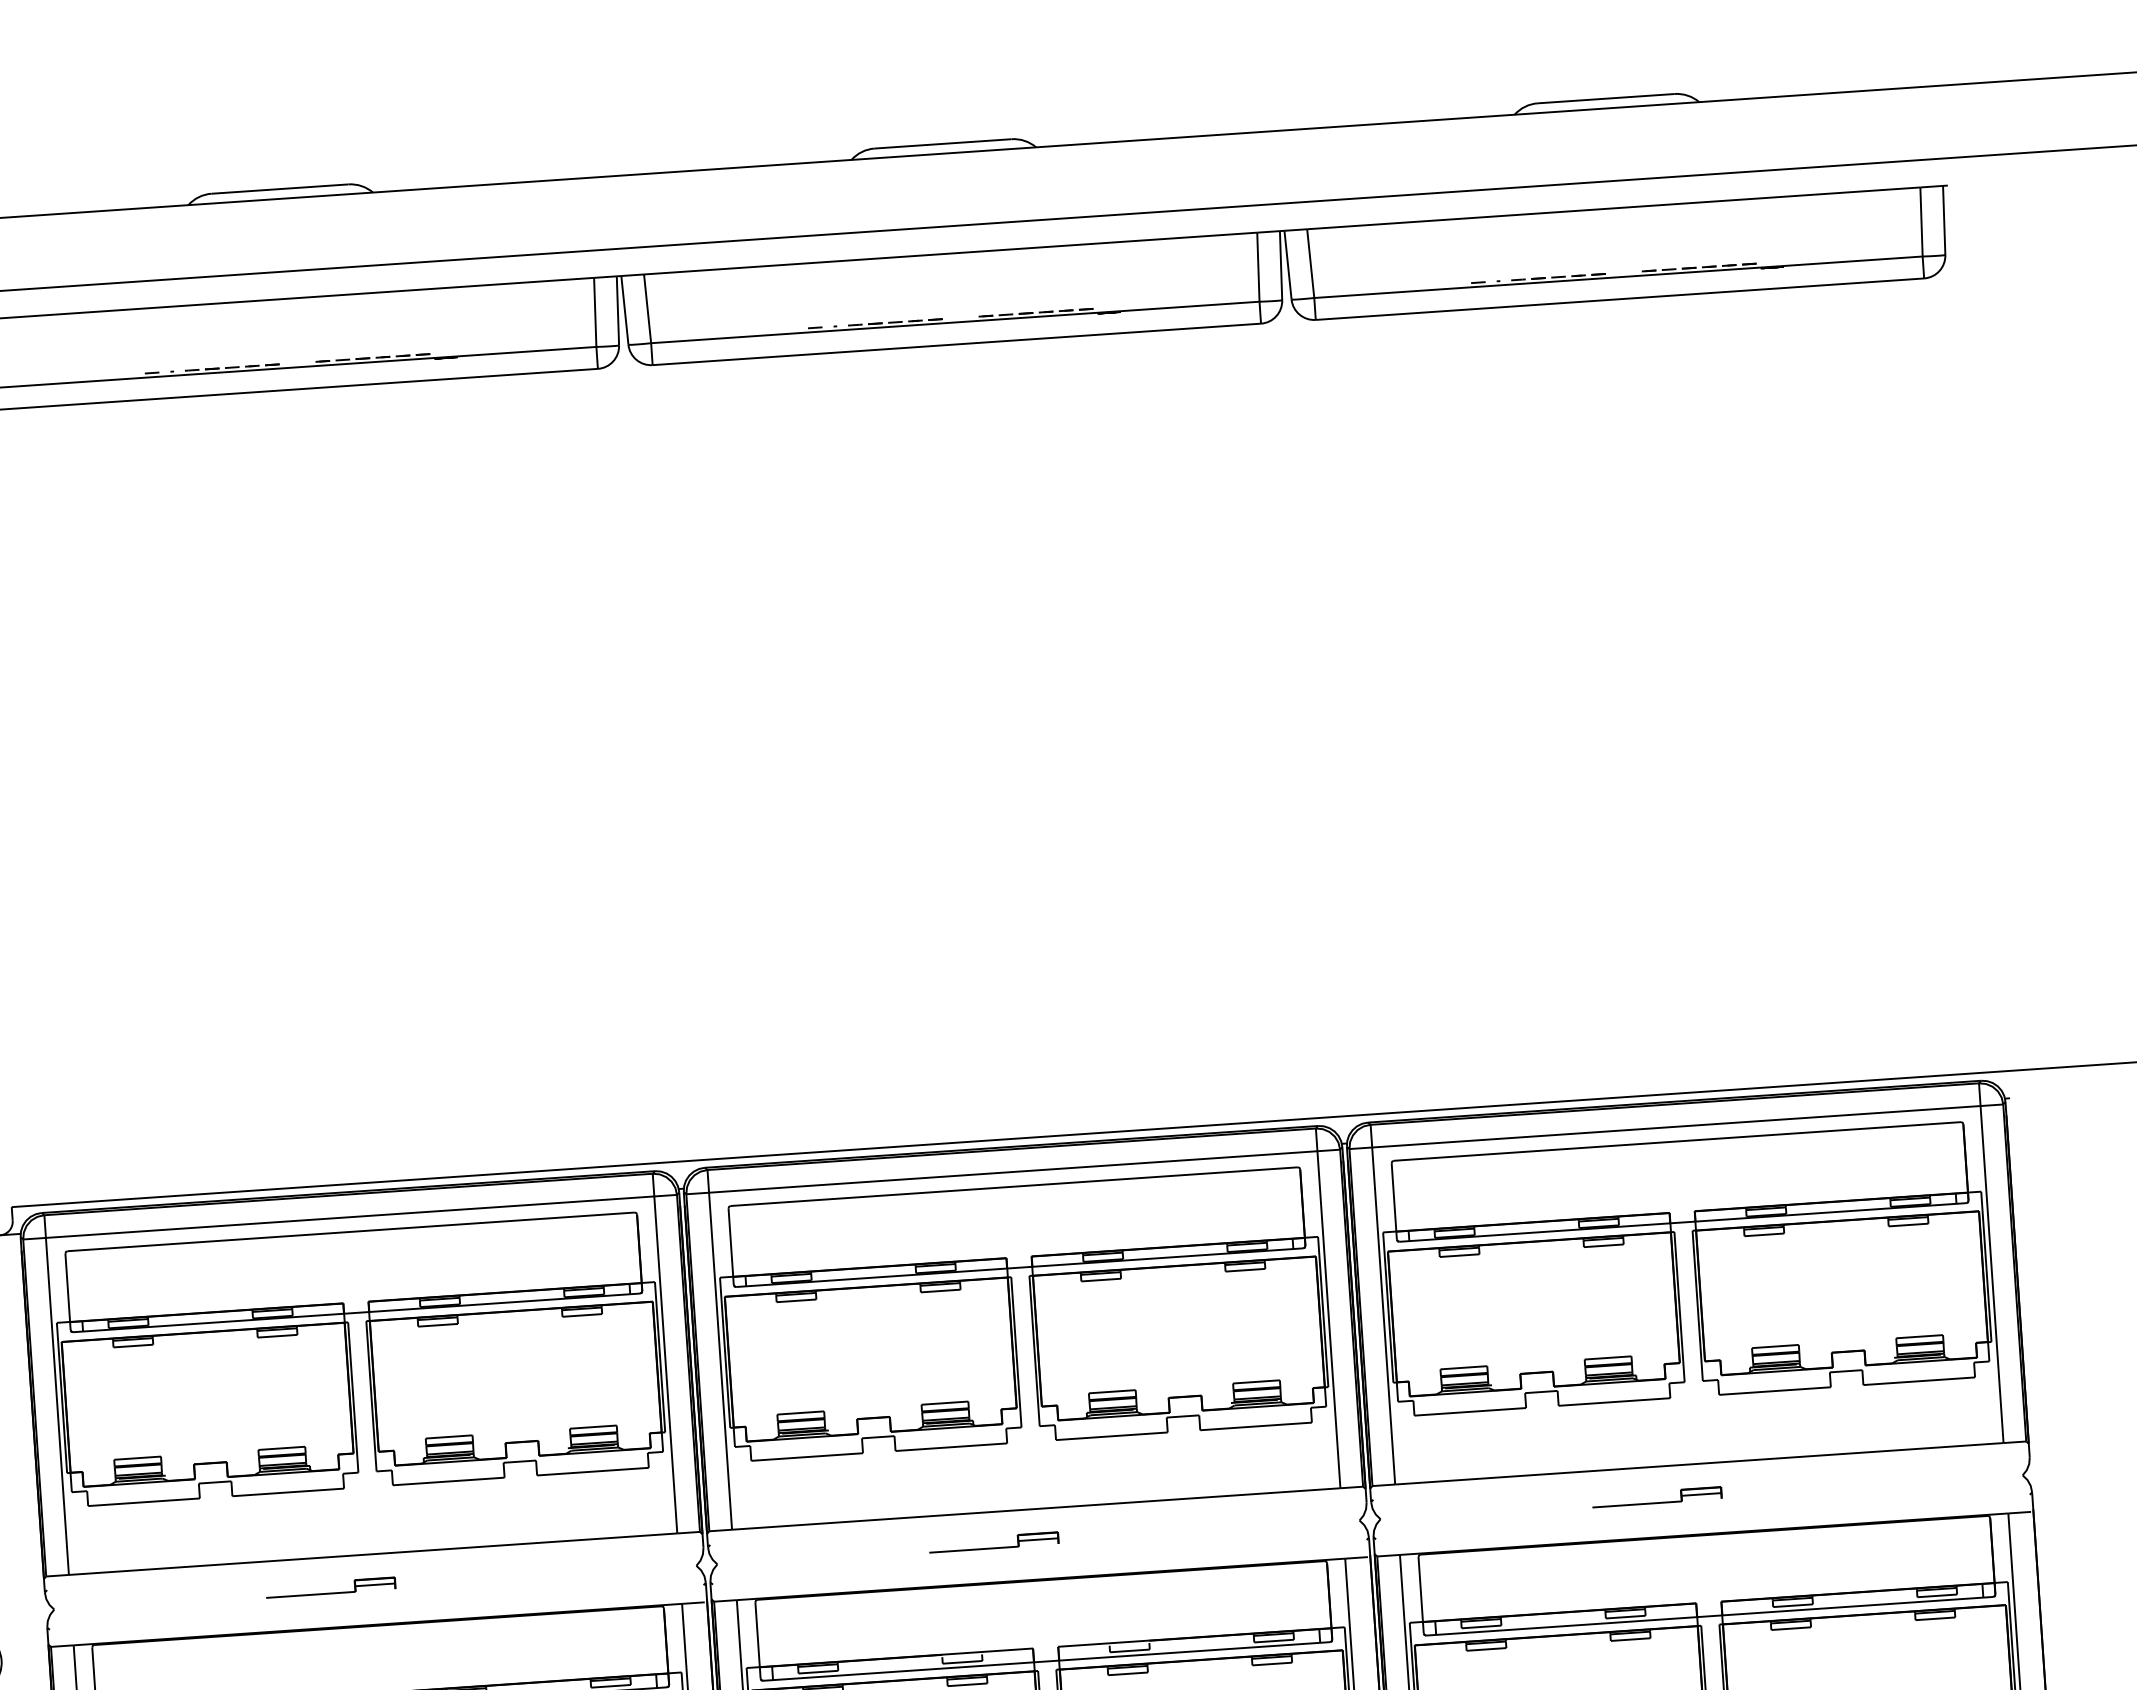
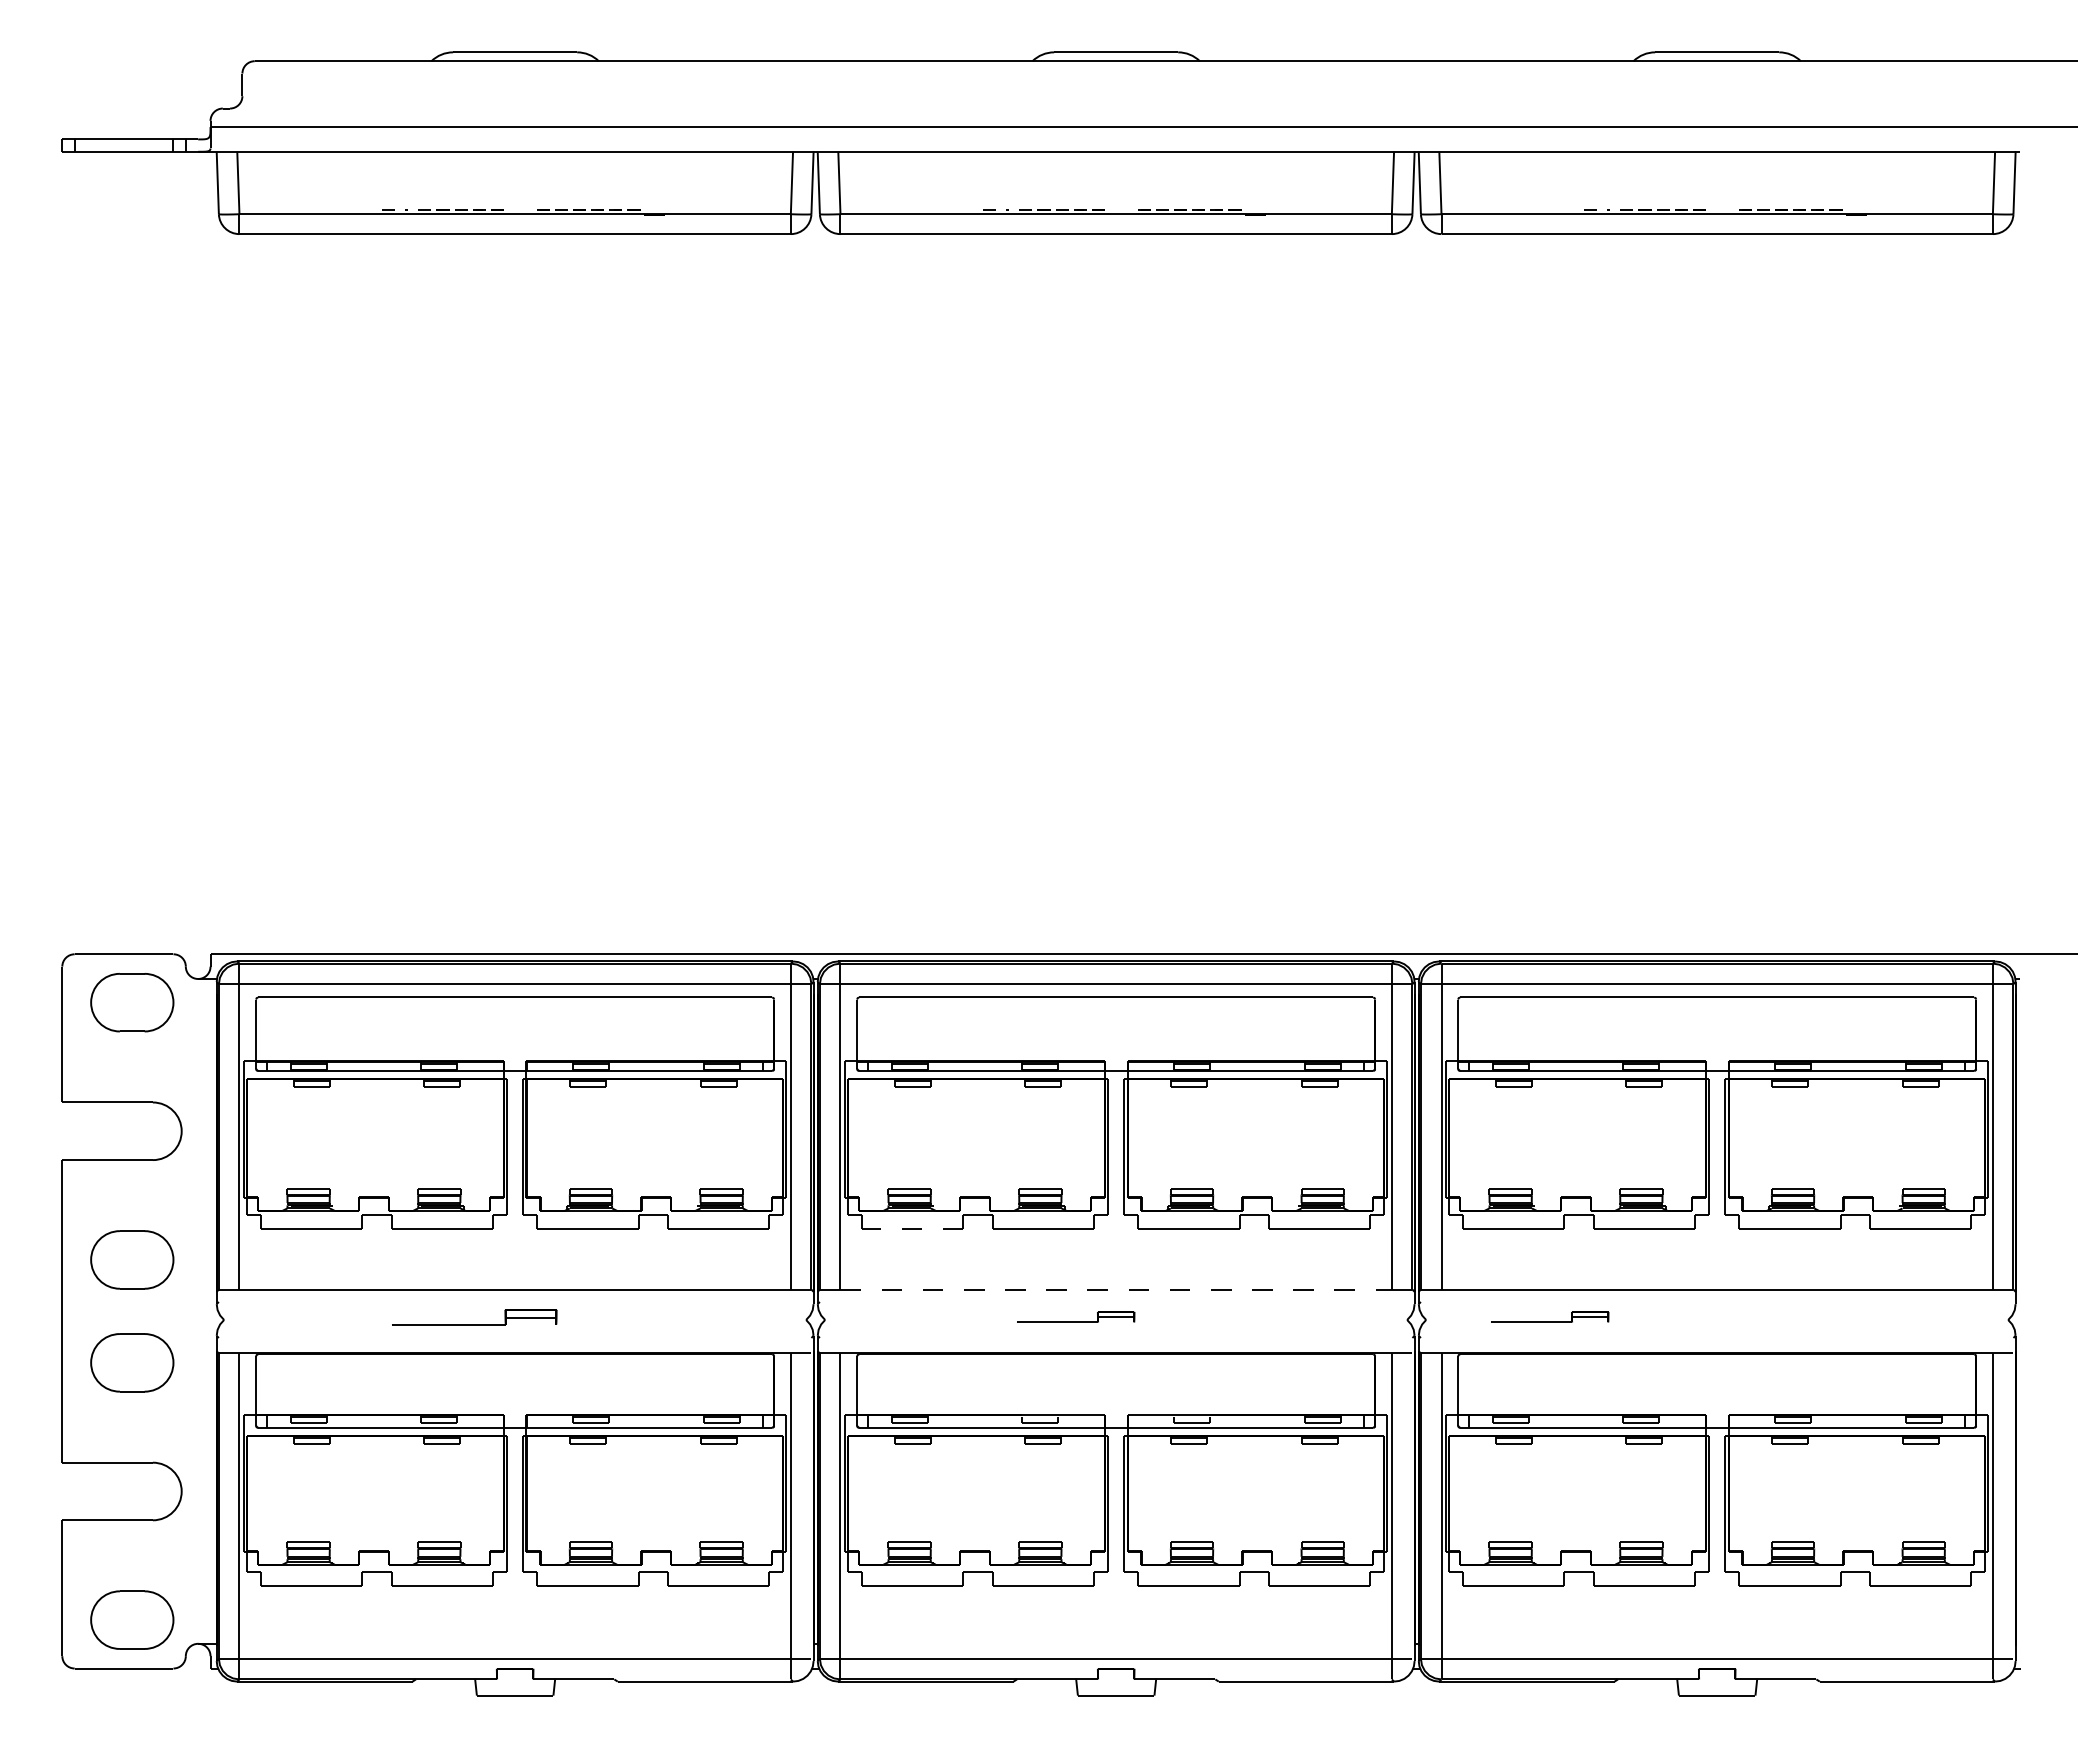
line: (806, 1456) -> (912, 1228), solid -> dashed
part: (1657, 1496) -> (1550, 1316), moved
line: (1036, 1508) -> (1116, 1289), solid -> dashed
part: (331, 1586) -> (475, 1316), size x1.4

